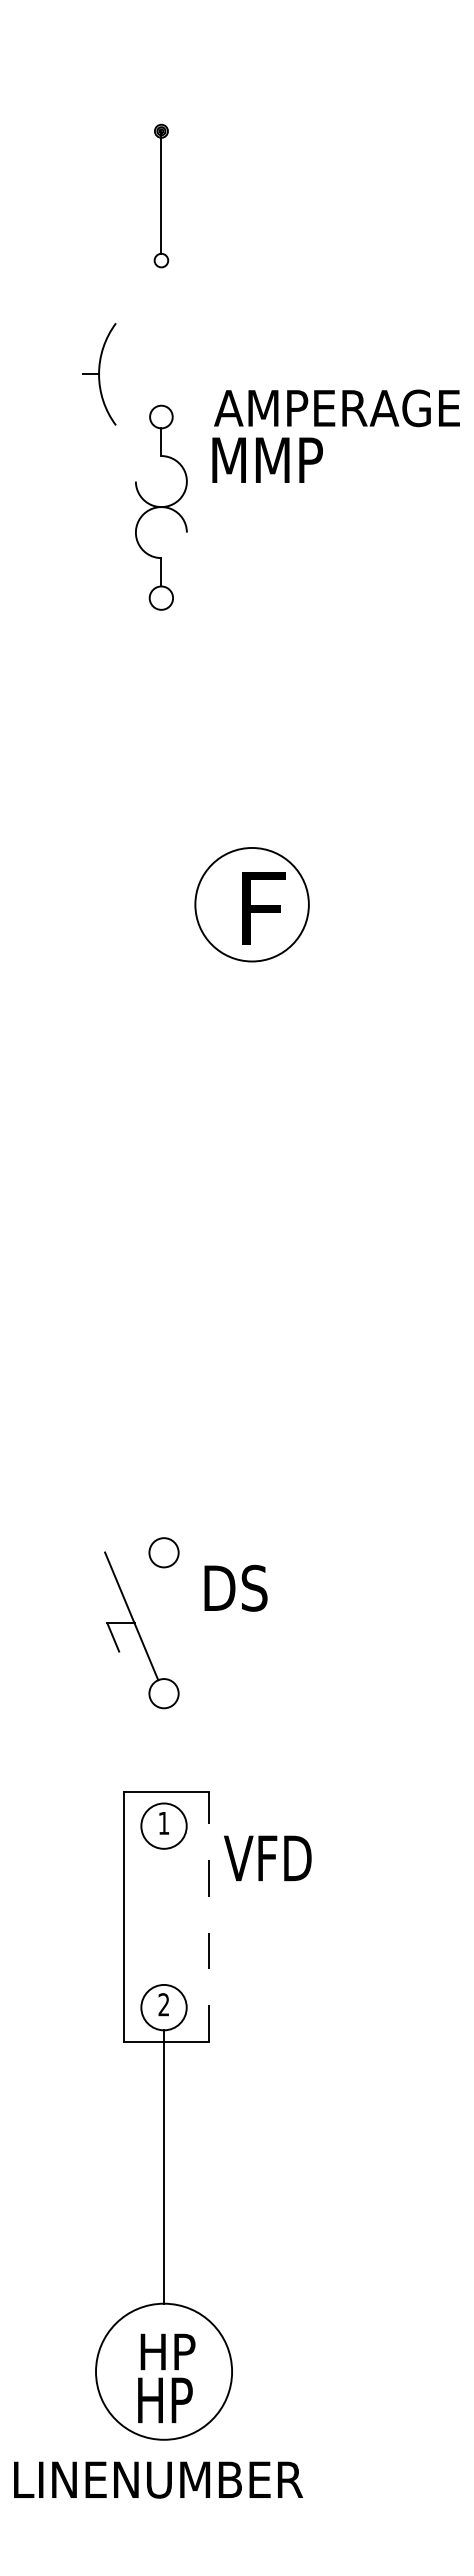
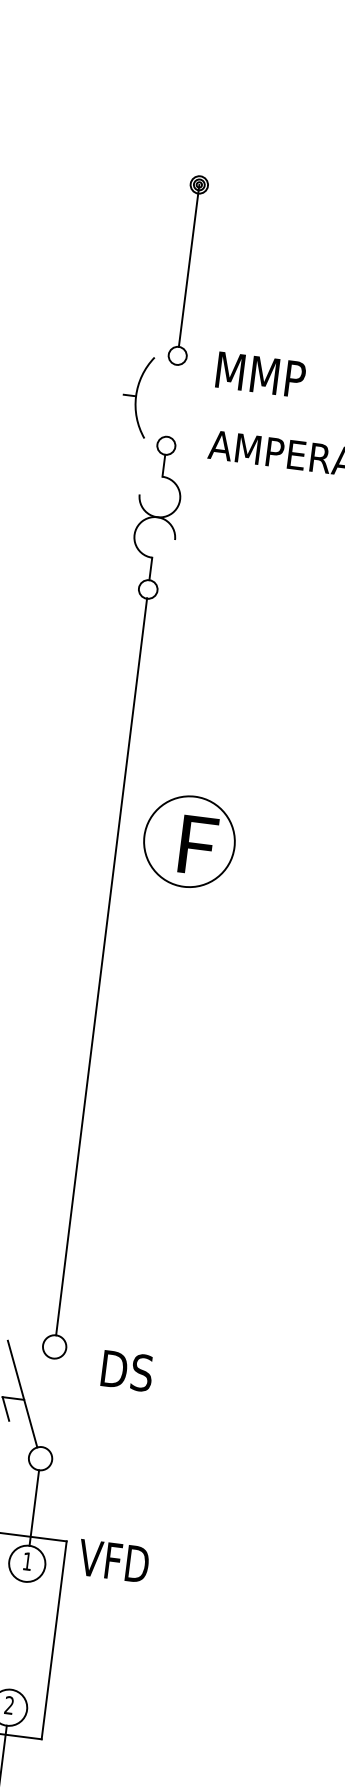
part: (161, 195) -> (188, 270), size x1.67
part: (99, 374) -> (136, 396), moved
text: (267, 459) -> (260, 374), moved
line: (162, 1073) -> (101, 966), added
text: (235, 1587) -> (127, 1370), moved
line: (164, 1755) -> (34, 1507), added
text: (267, 1858) -> (113, 1561), moved
line: (209, 1916) -> (54, 1640), dashed -> solid

